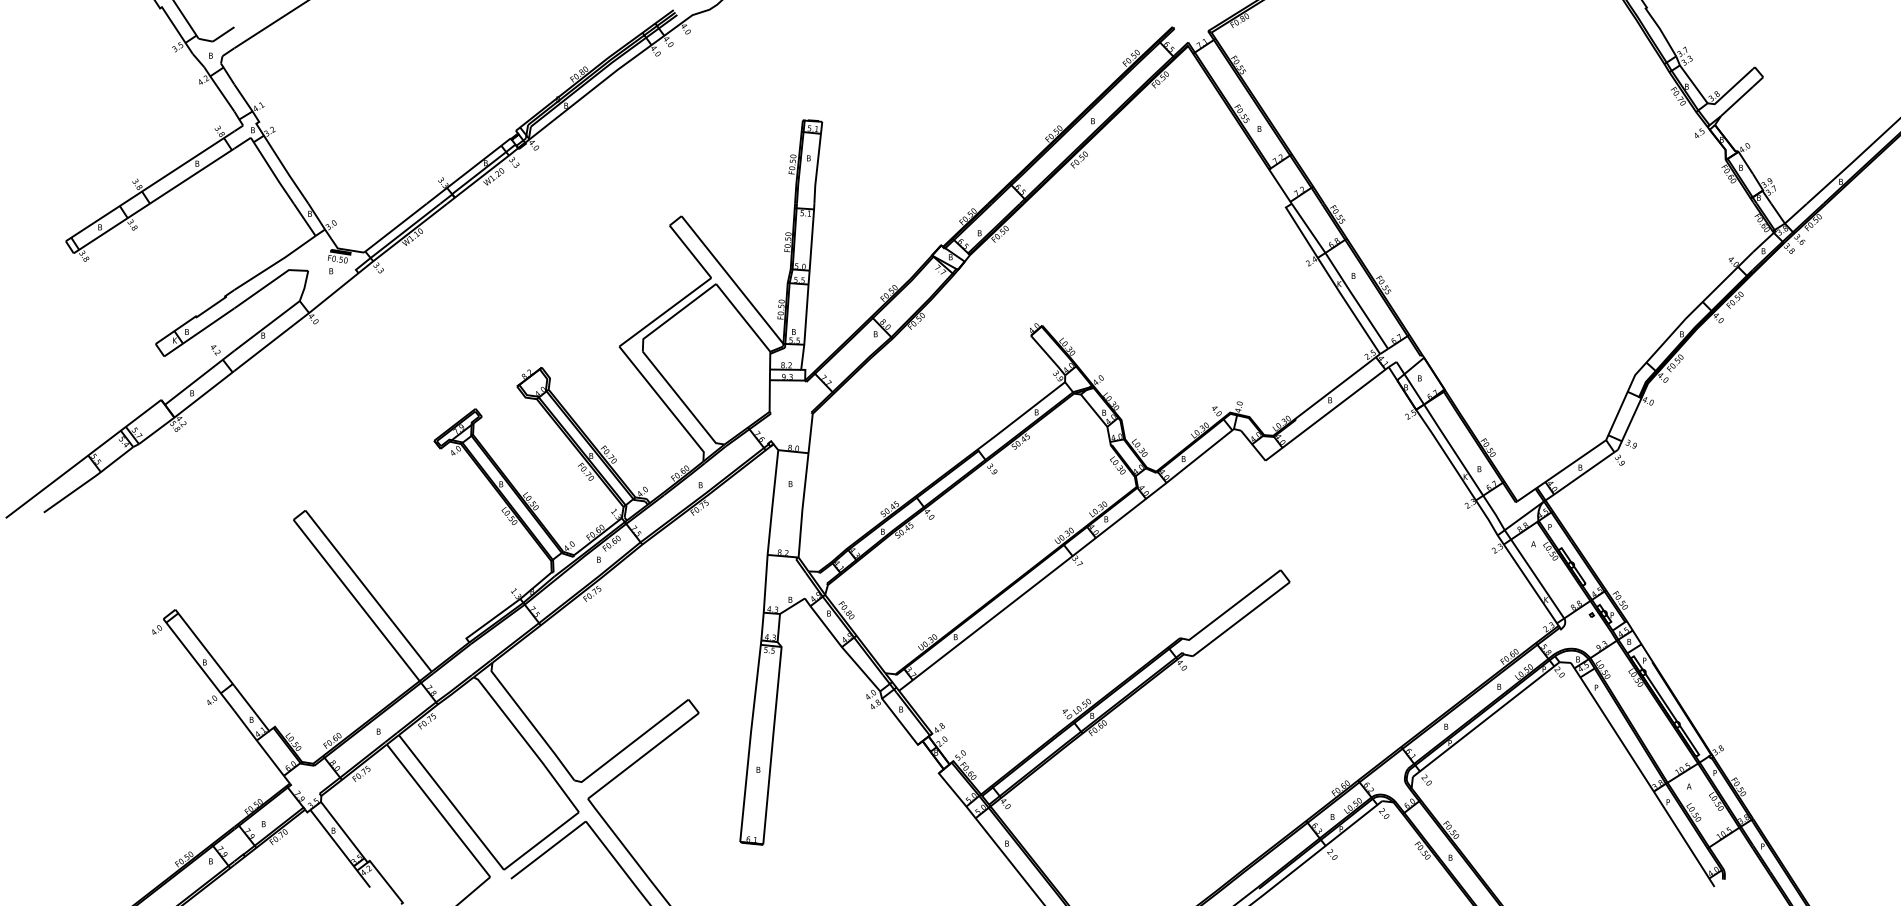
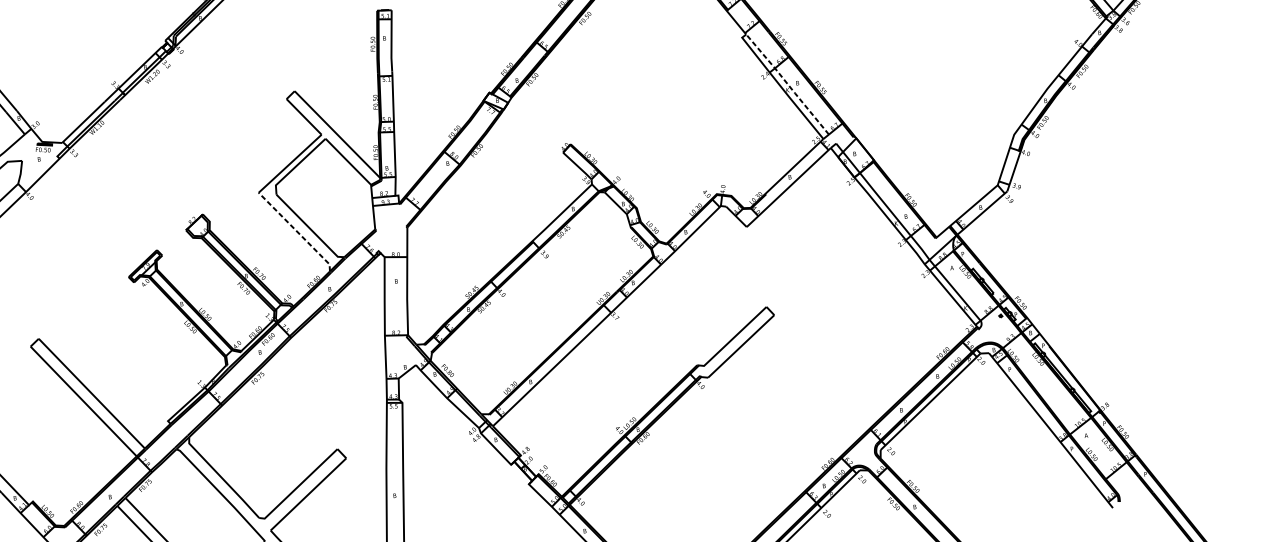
line: (1340, 276) -> (788, 84), solid -> dashed
line: (664, 403) -> (296, 231), solid -> dashed

